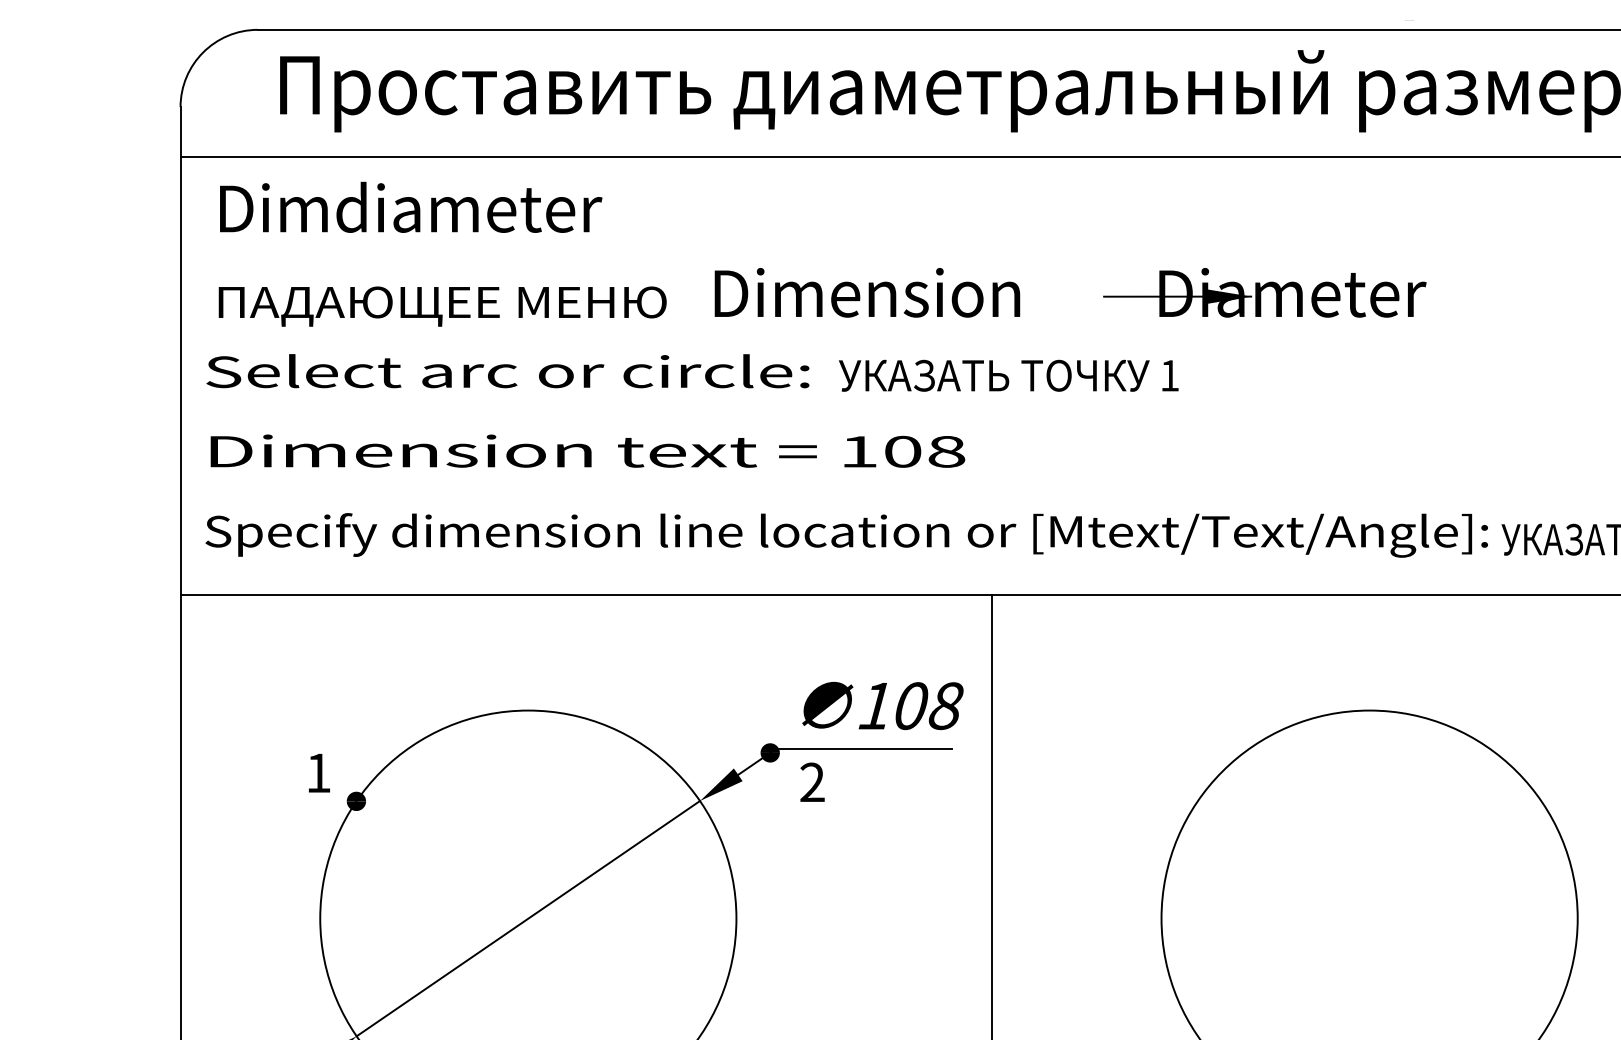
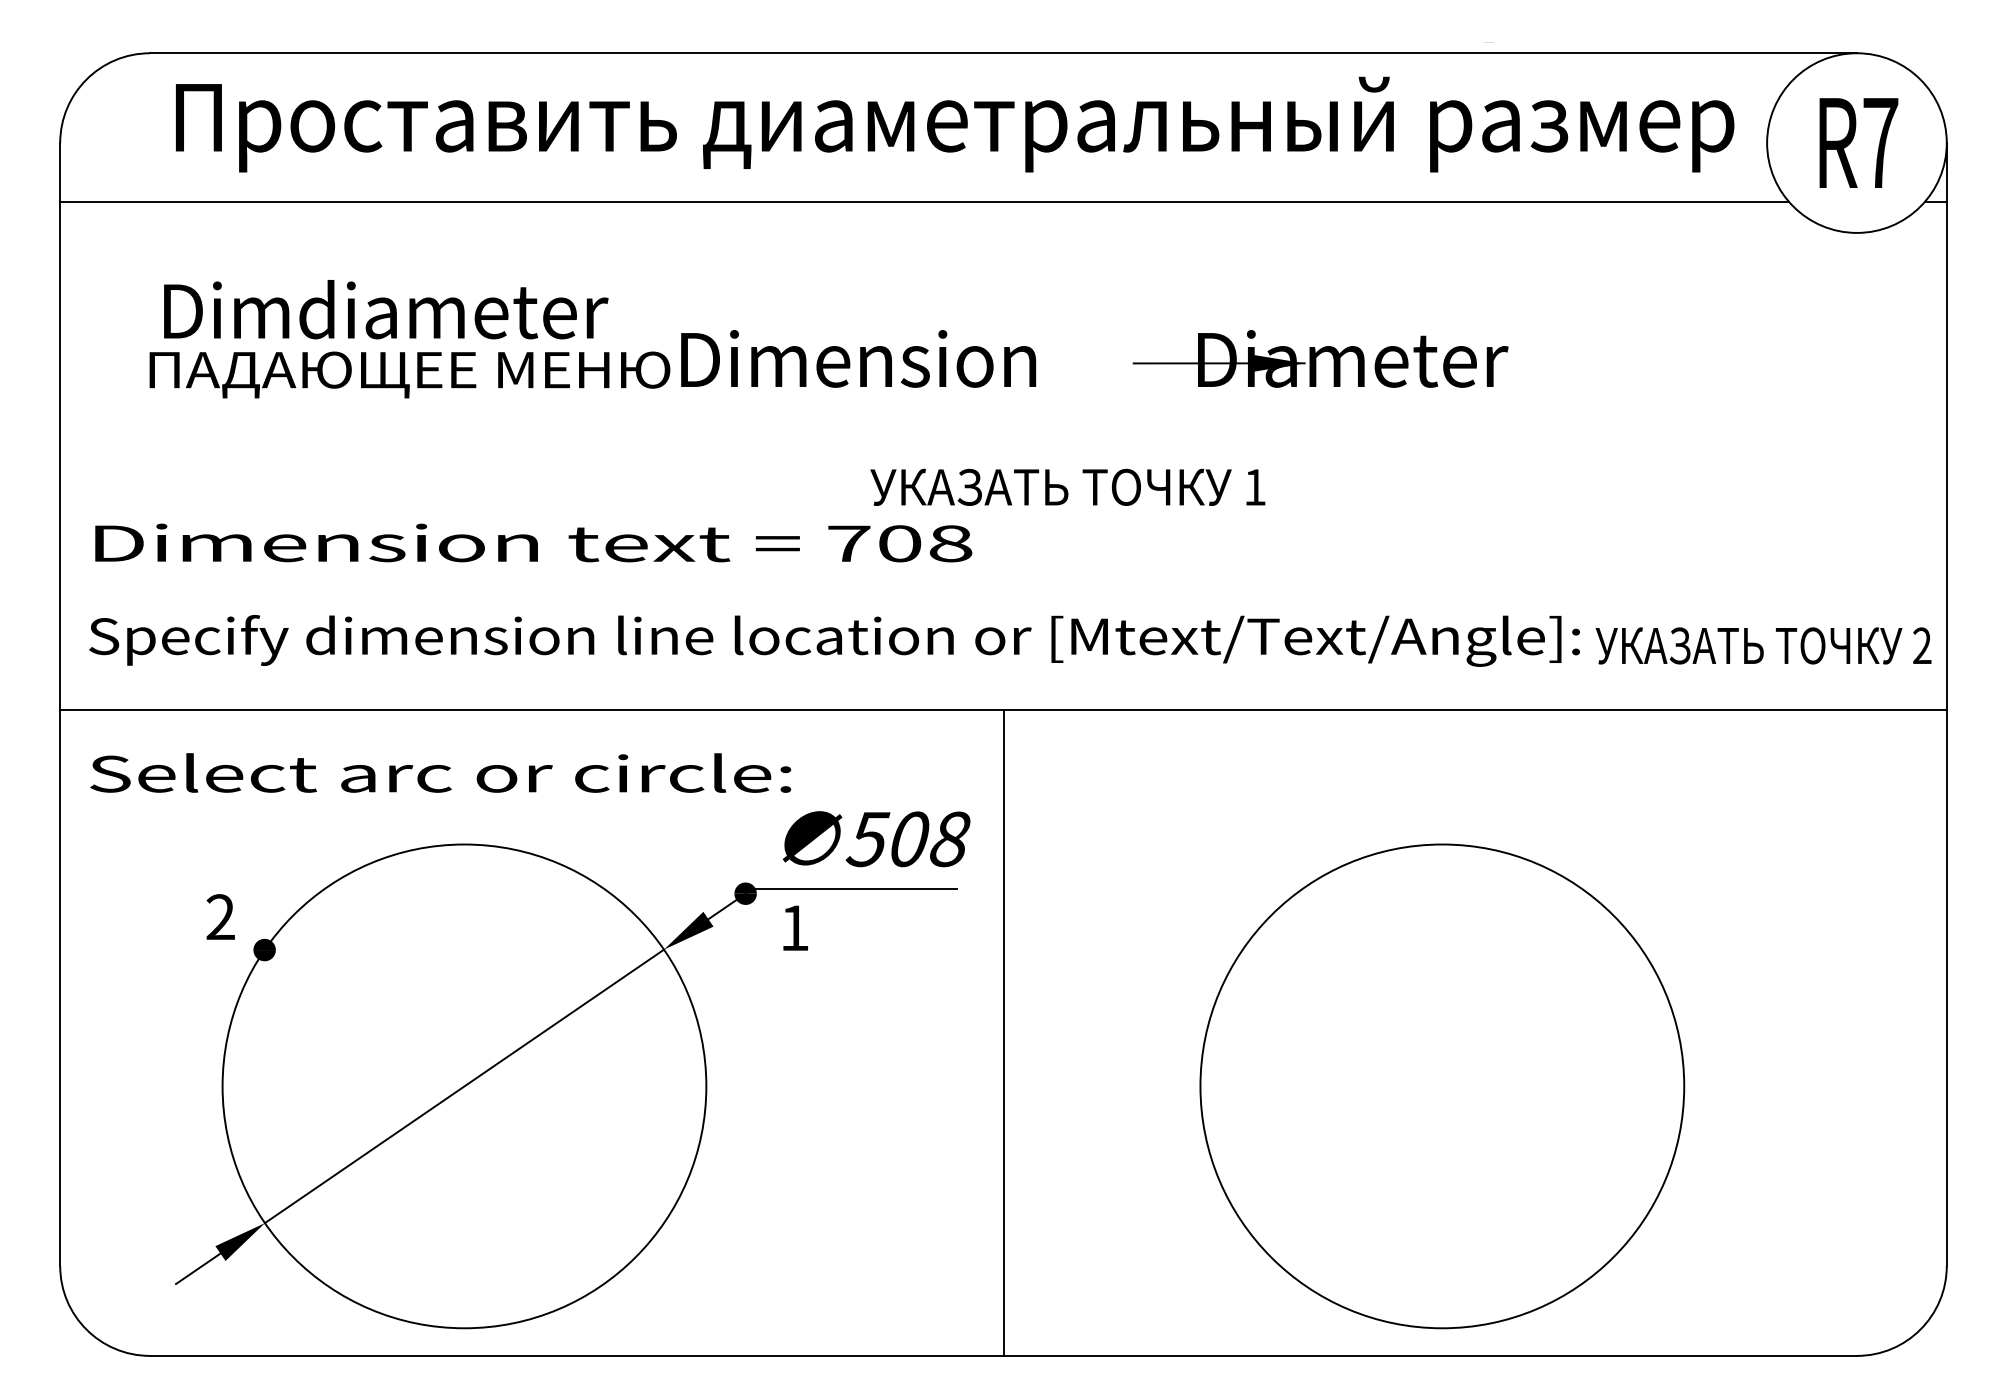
text: (411, 207) -> (386, 309), moved
text: (442, 306) -> (409, 374), moved
text: (507, 370) -> (440, 772), moved
text: (1008, 375) -> (1067, 486), moved
text: (859, 451) -> (849, 543), 108 -> 708
text: (875, 706) -> (867, 839), 108 -> 508
text: (318, 772) -> (220, 916), 1 -> 2
text: (812, 781) -> (794, 927), 2 -> 1

